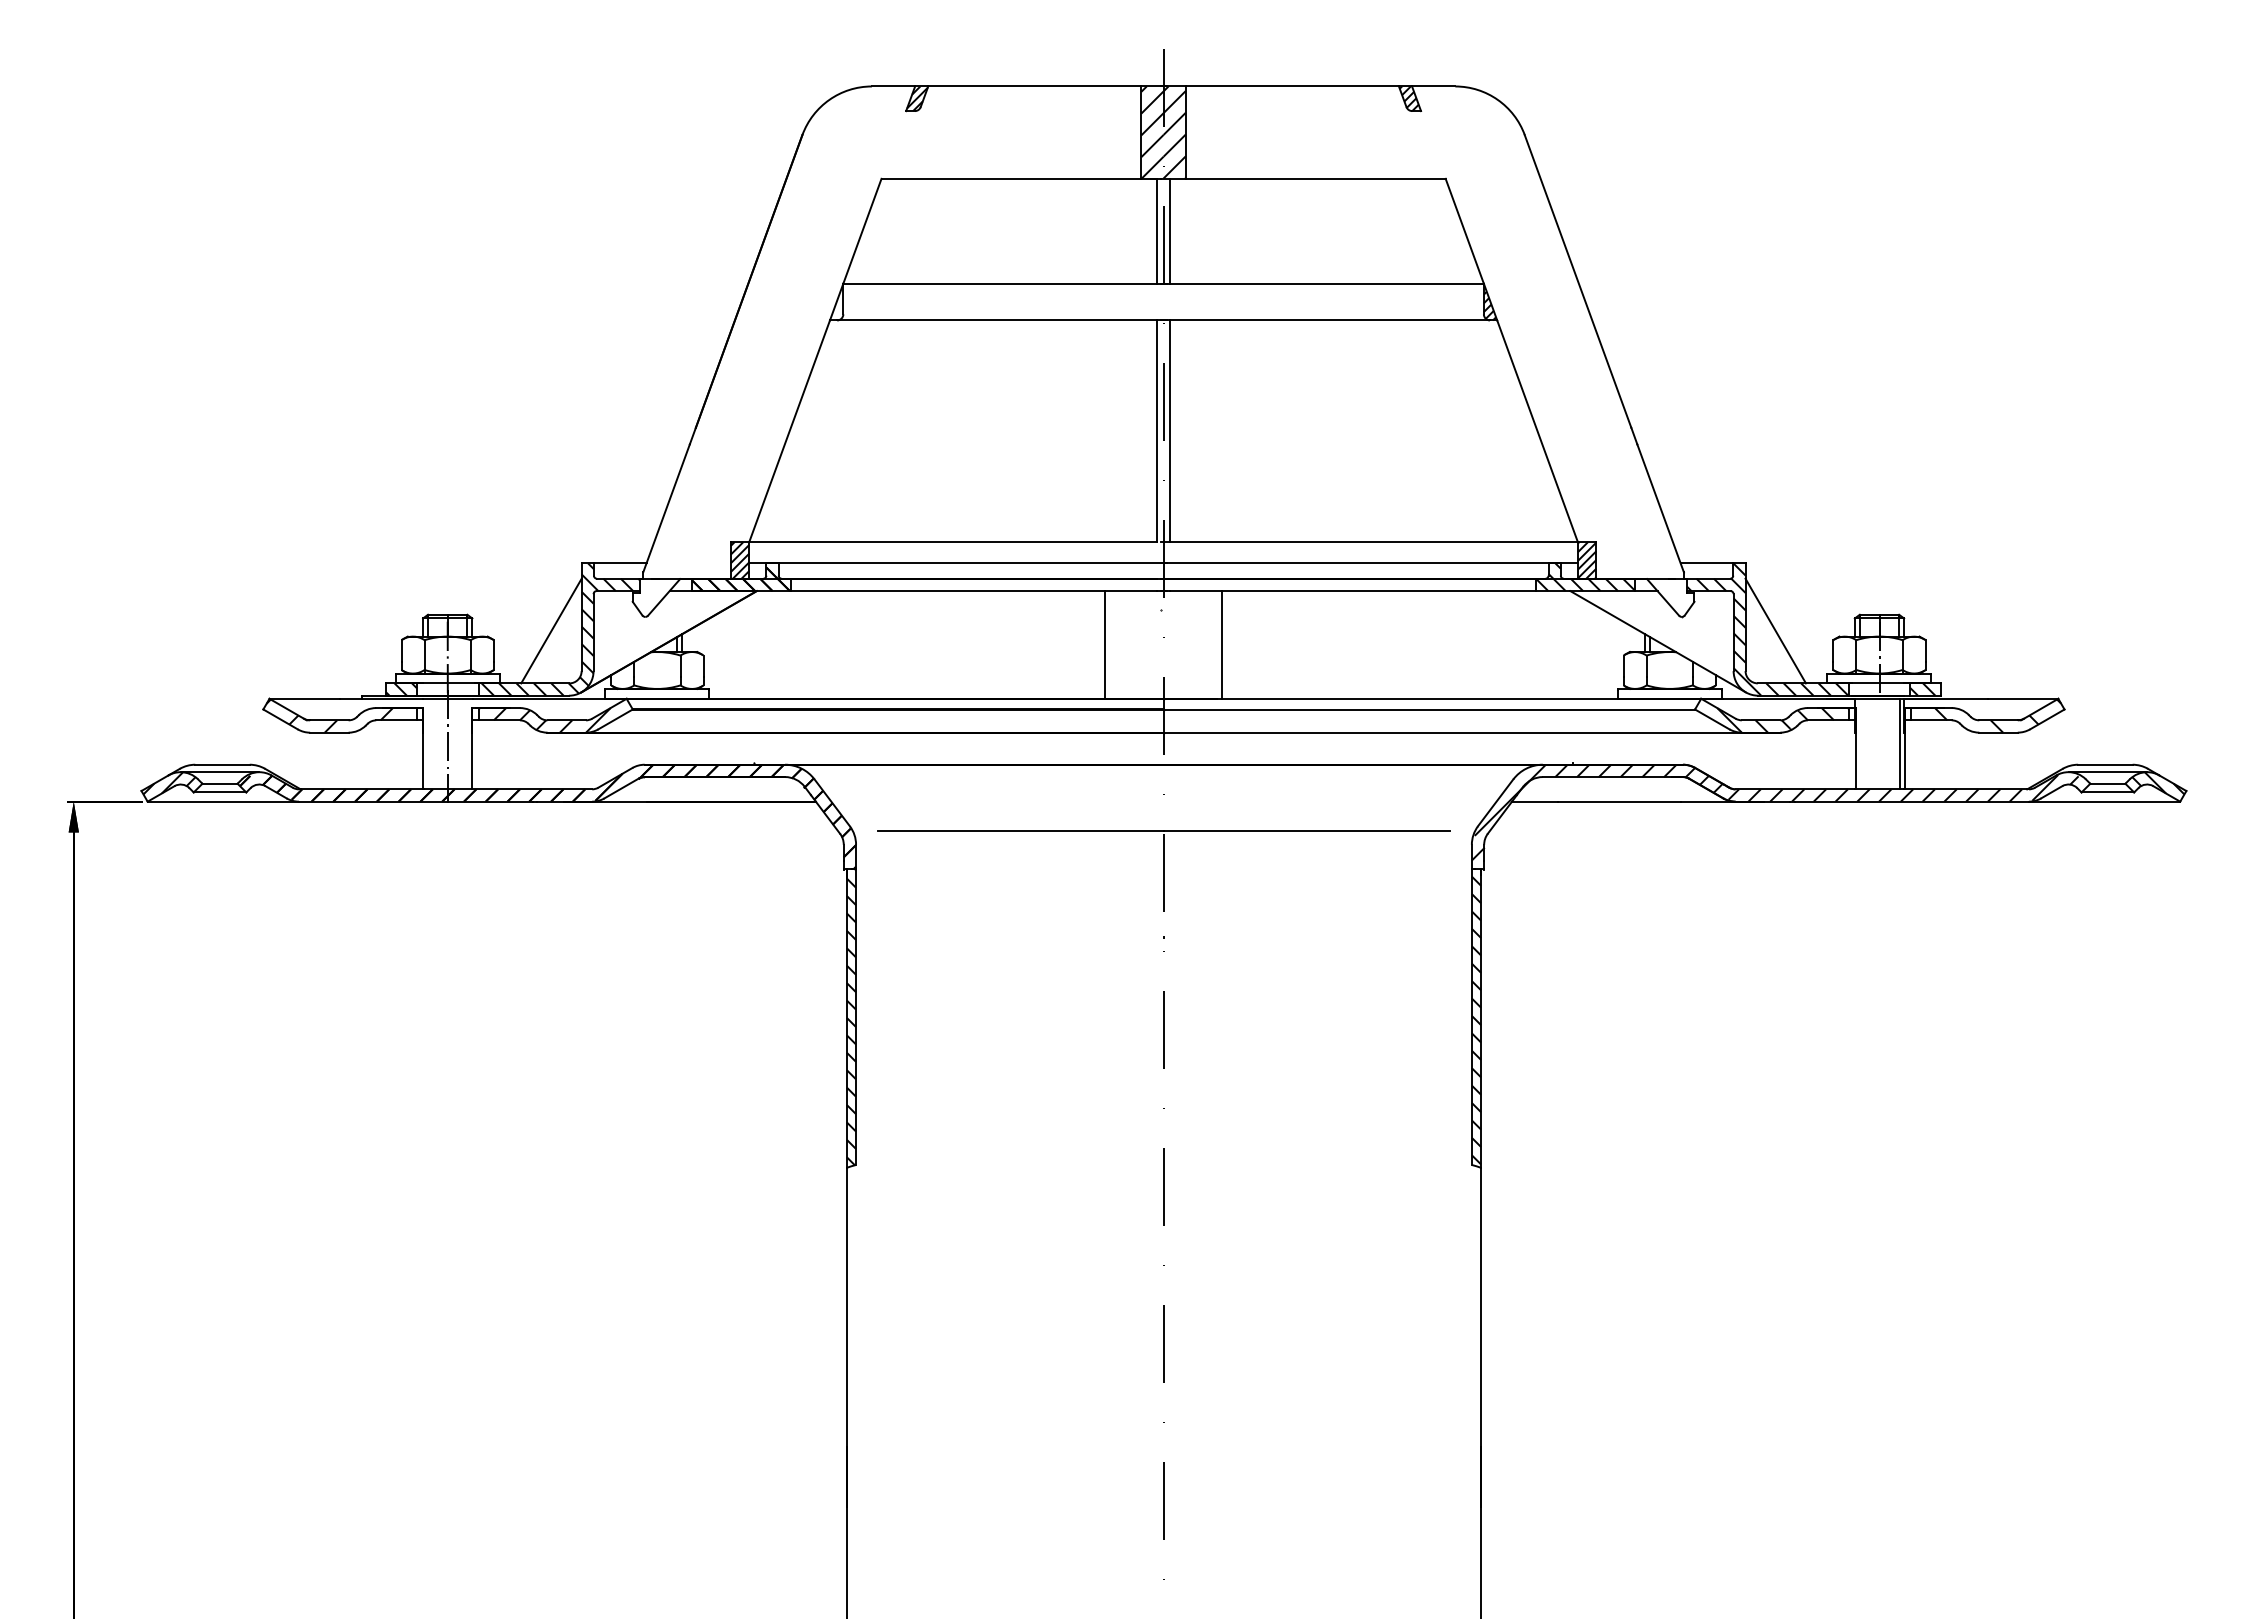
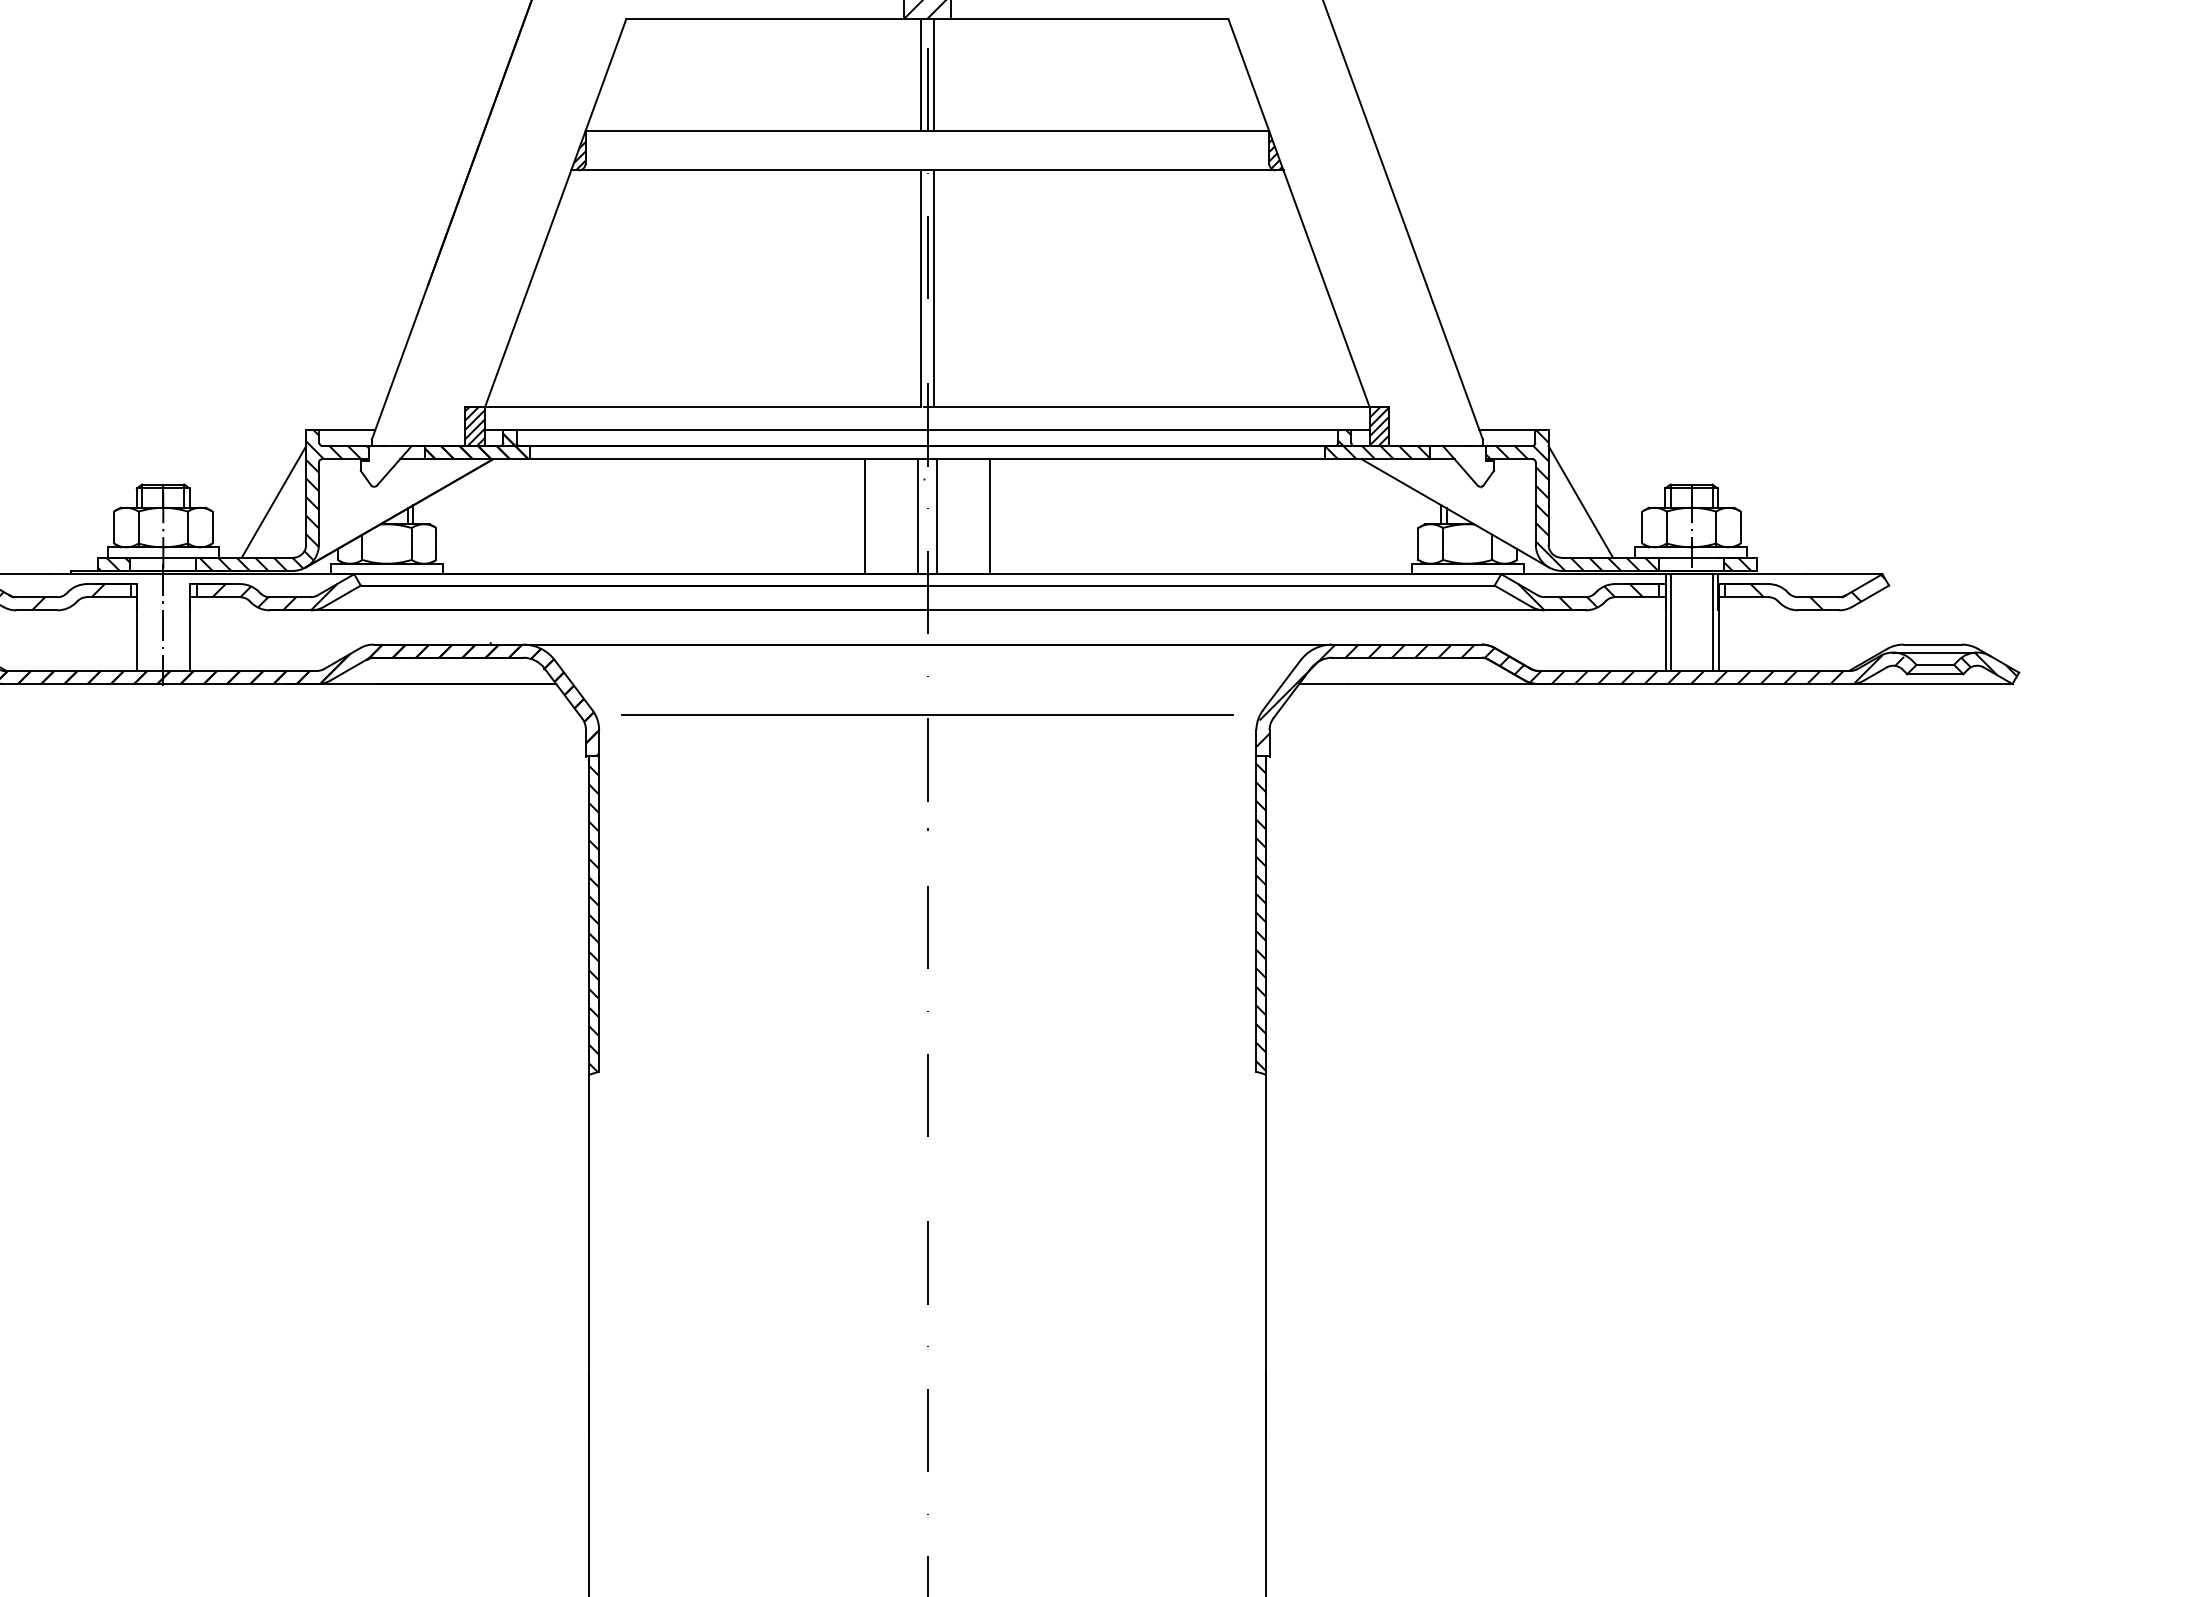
hatch: (837, 302) -> (579, 151), added
line: (1154, 644) -> (917, 516), added
line: (1172, 644) -> (936, 516), added
line: (1860, 743) -> (1671, 621), added

